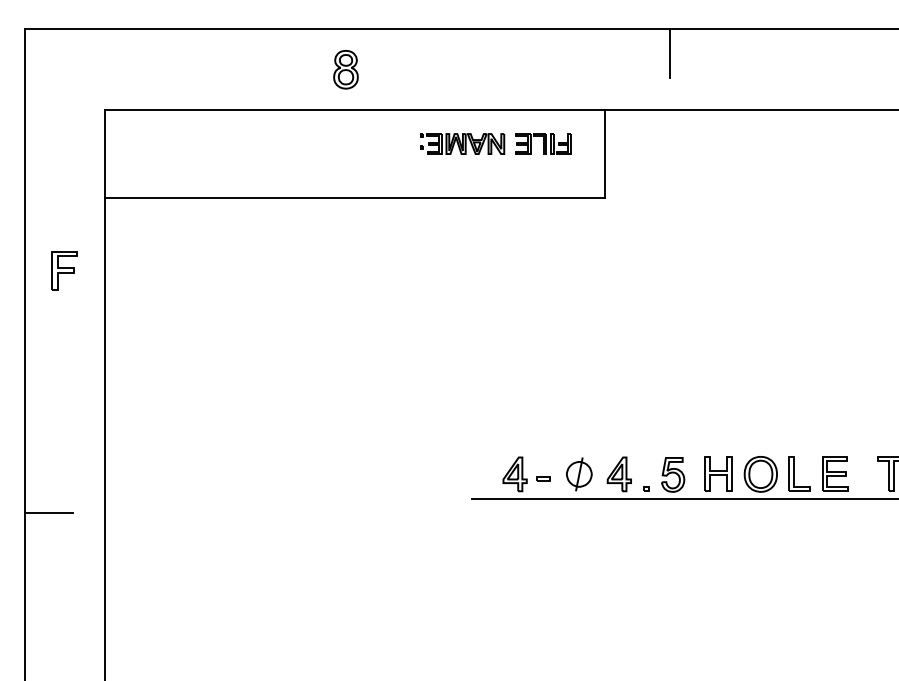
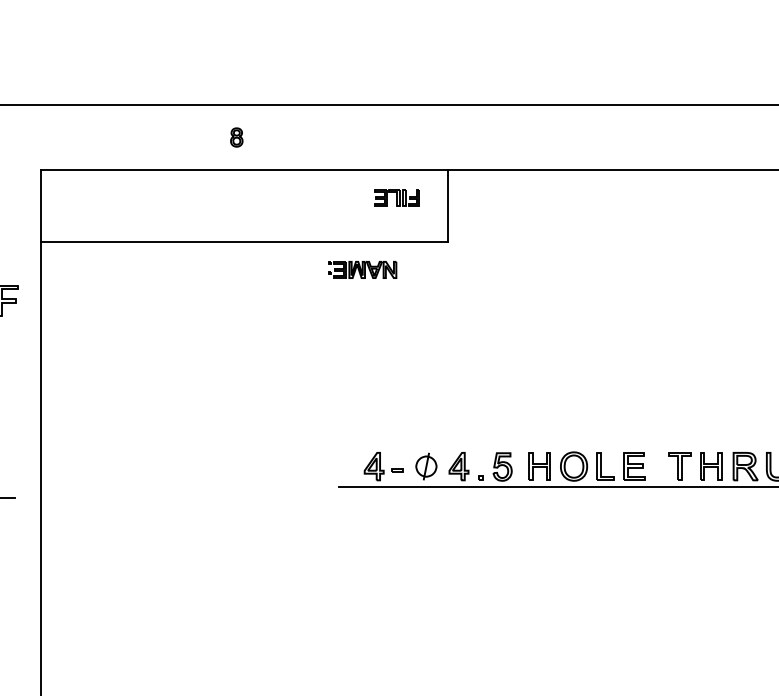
line: (669, 52) -> (499, 123), removed
part: (345, 69) -> (236, 137), size x0.6
part: (462, 143) -> (362, 269), moved

